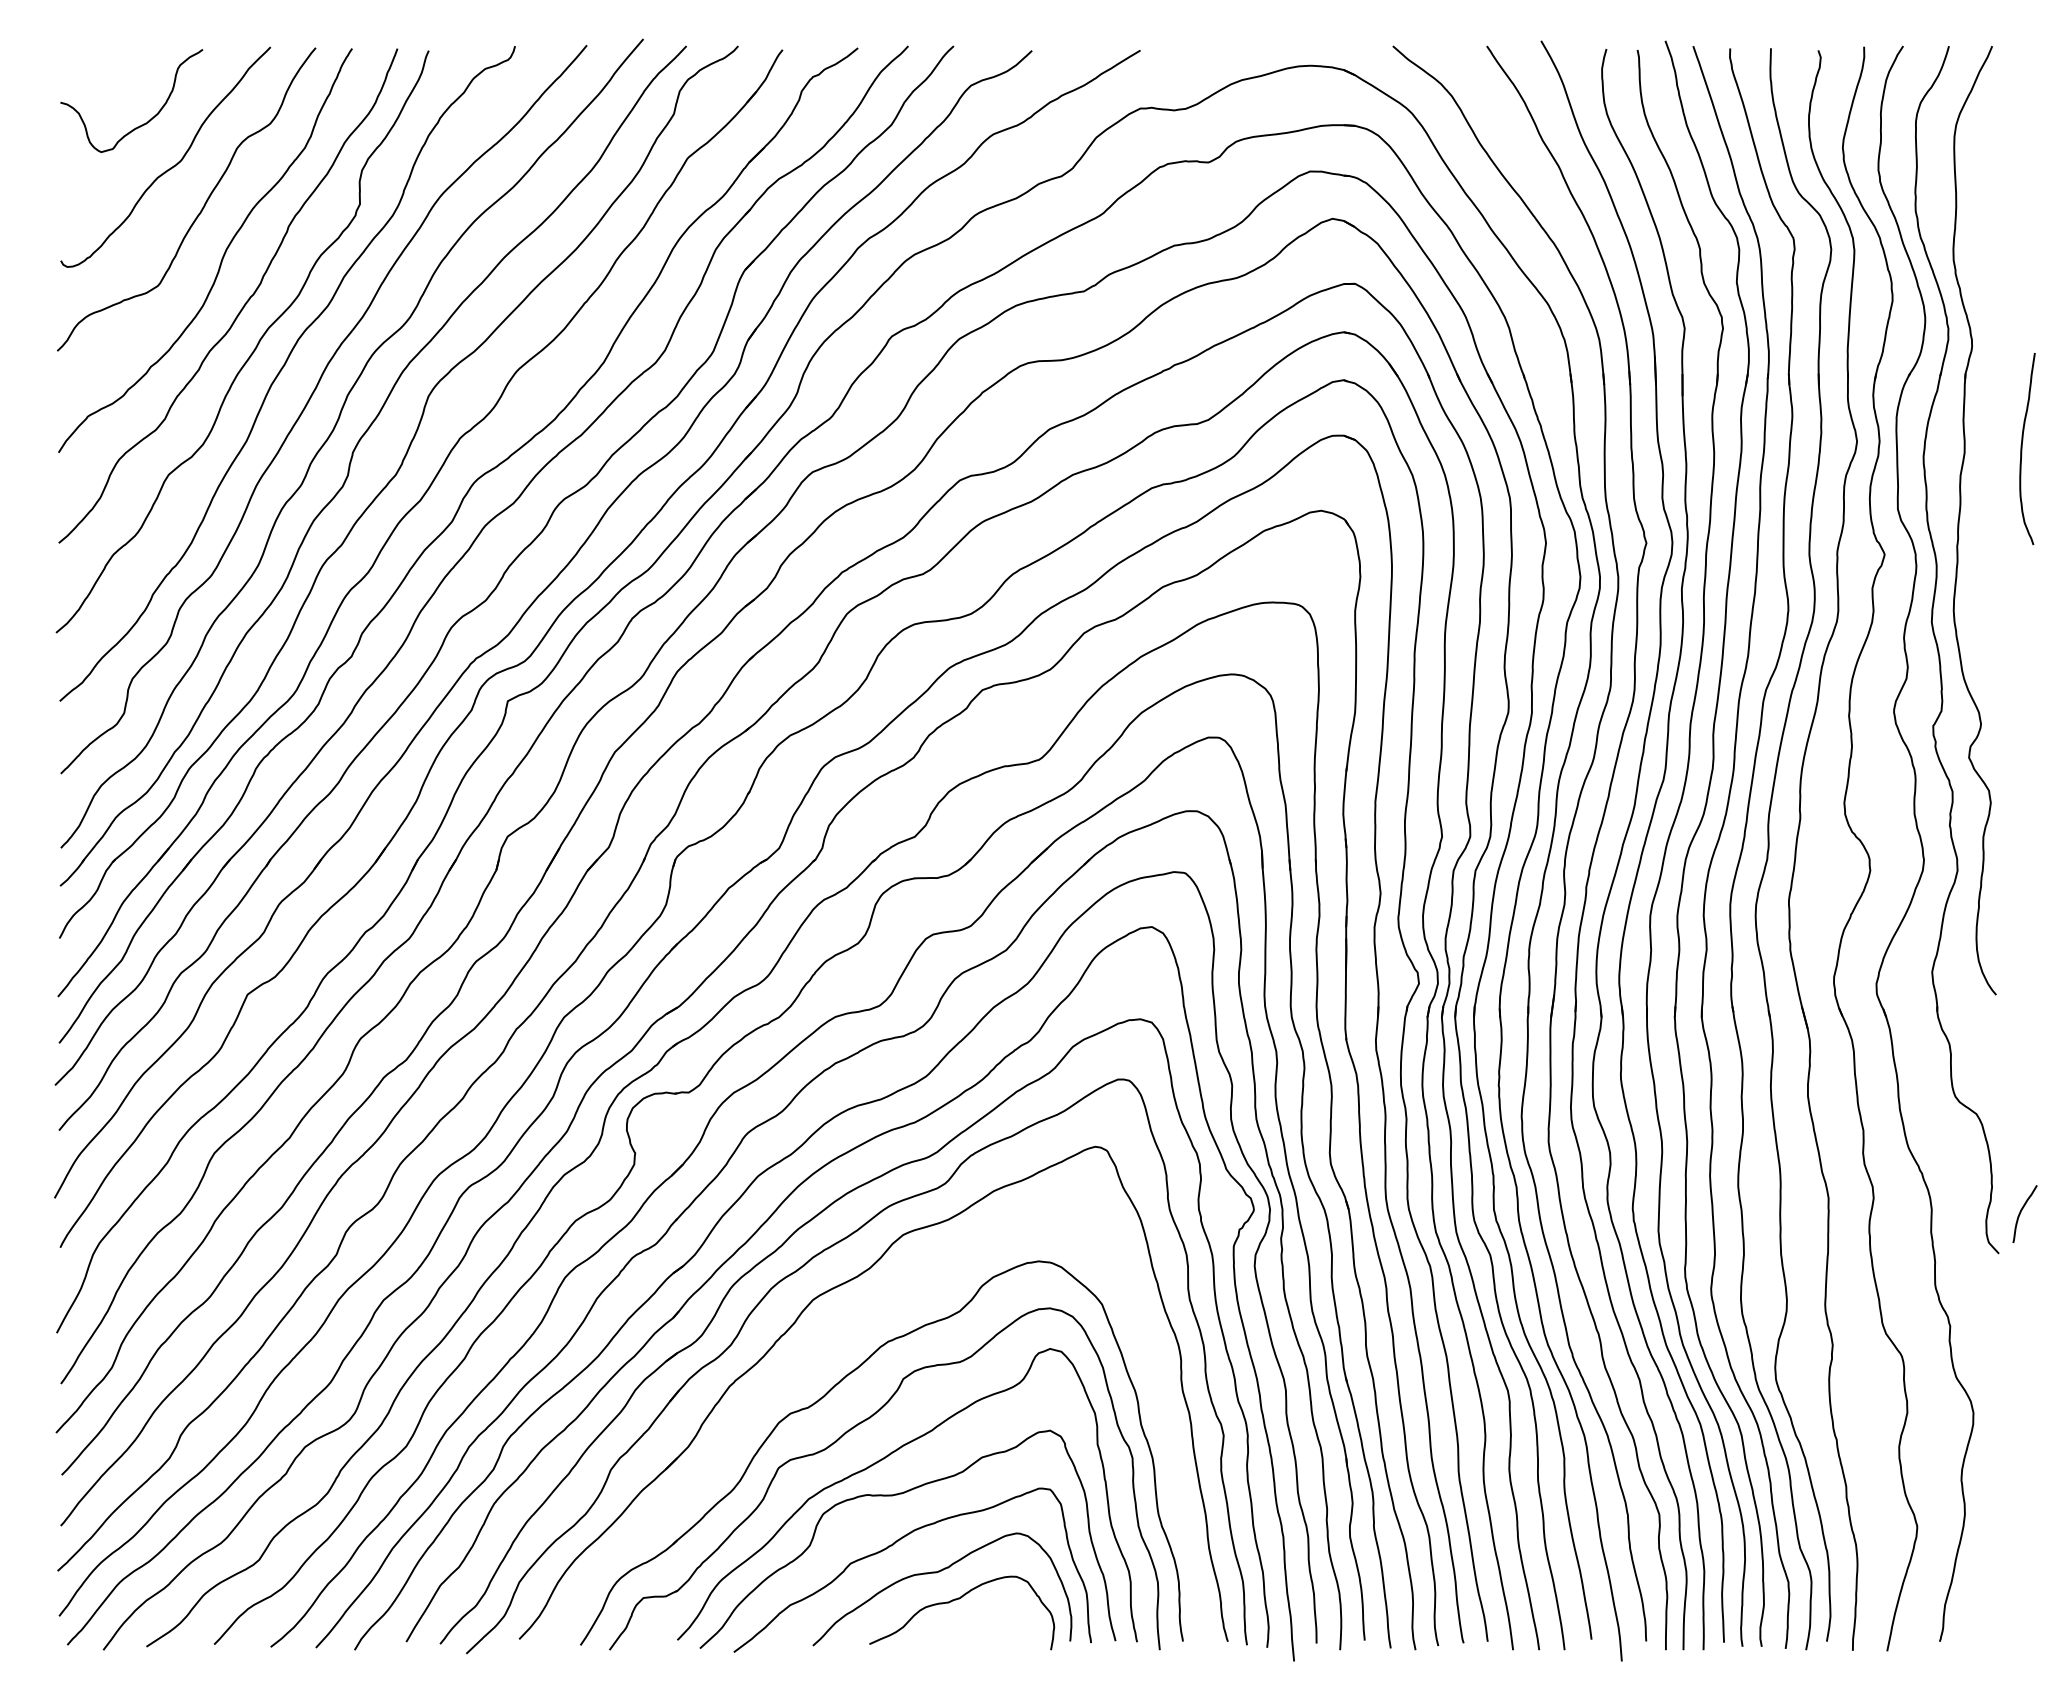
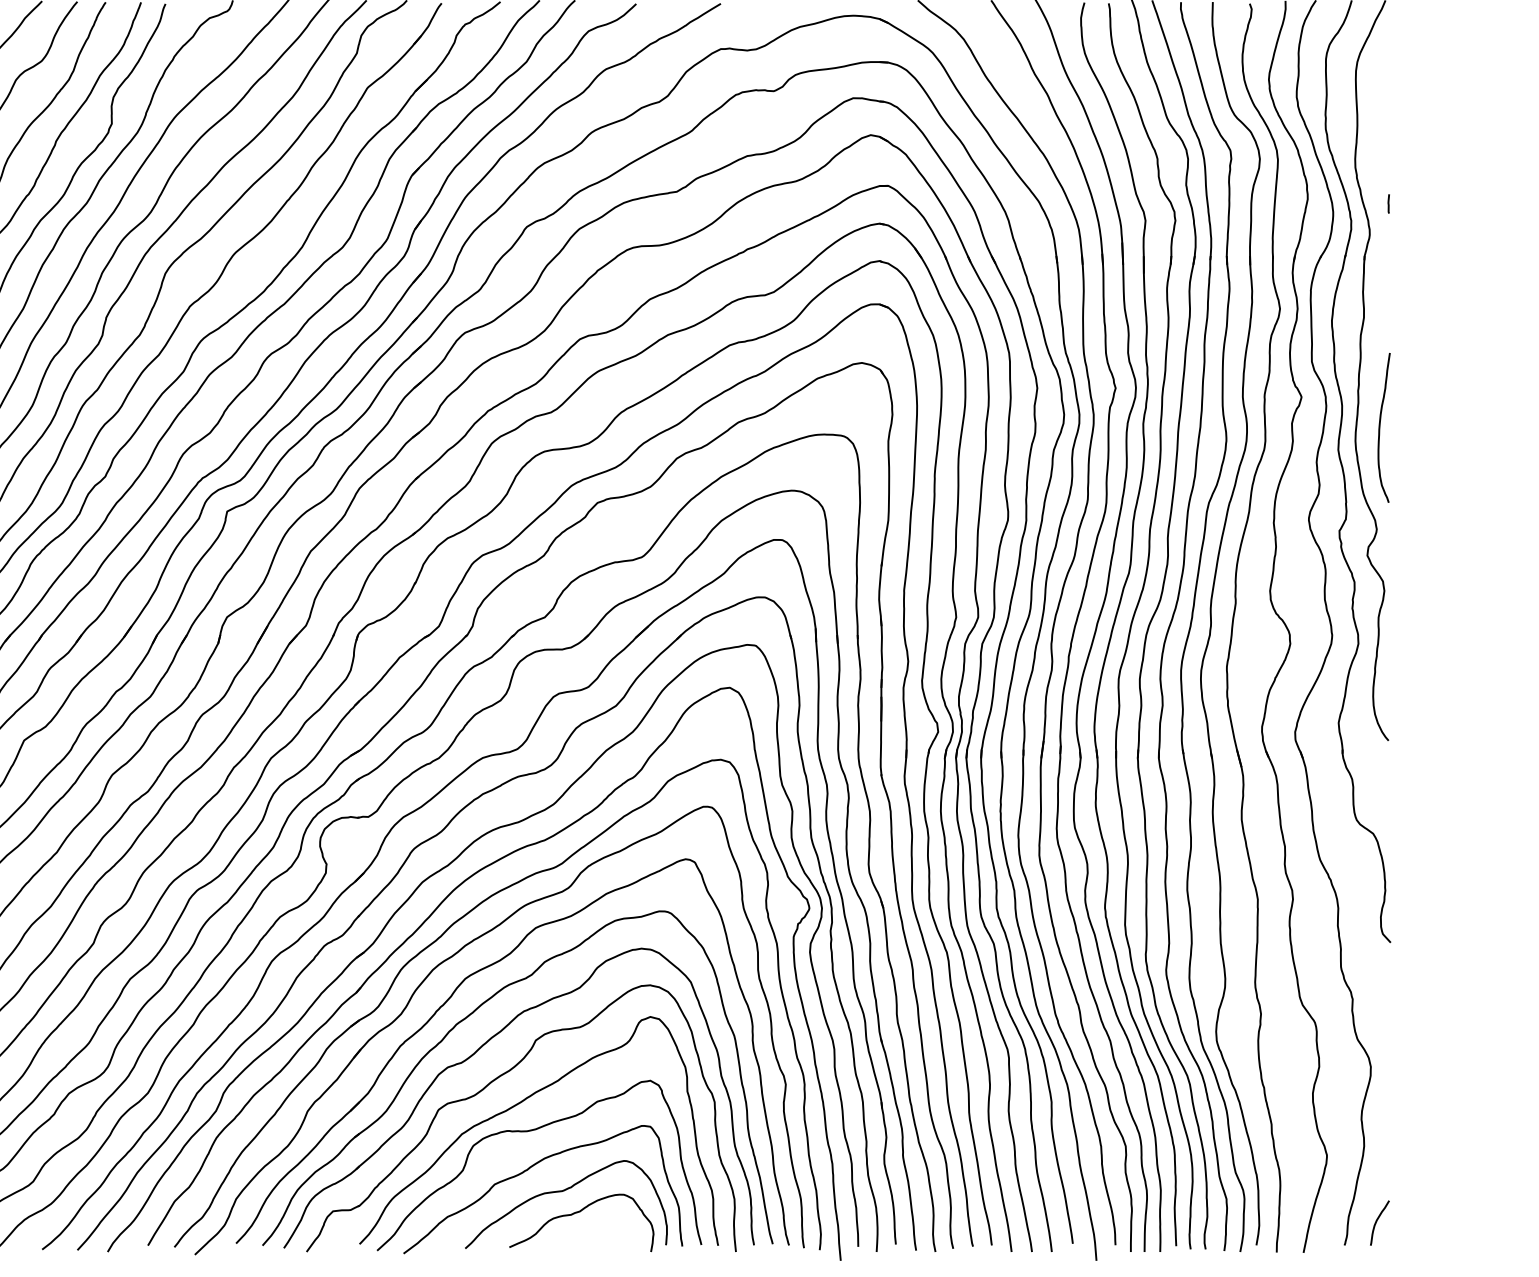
line: (1996, 306) -> (1388, 203), added
curve: (2022, 448) -> (1380, 427), moved
curve: (2021, 1212) -> (1377, 1221), moved
part: (816, 1349) -> (468, 1017), added

